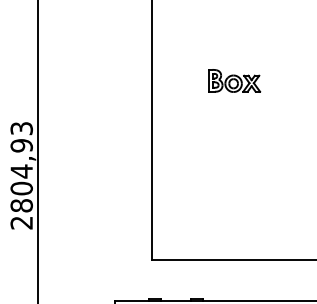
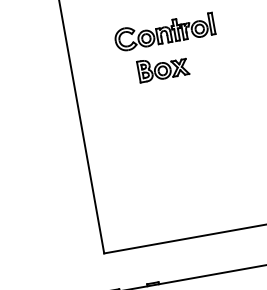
part: (254, 44) -> (164, 32), added
part: (234, 80) -> (163, 67), moved

